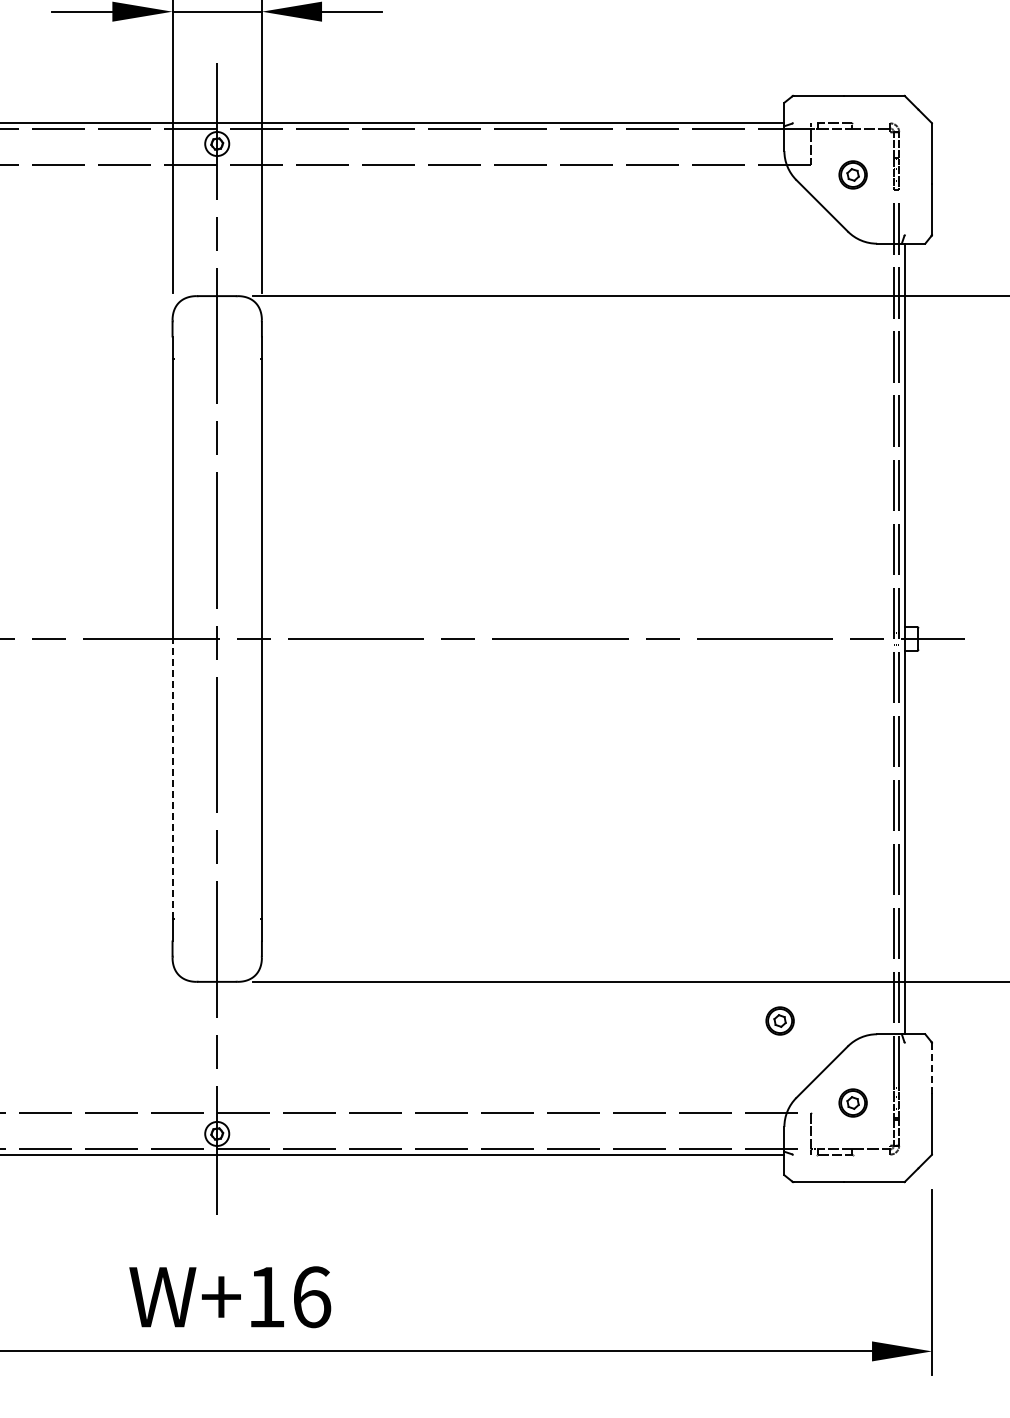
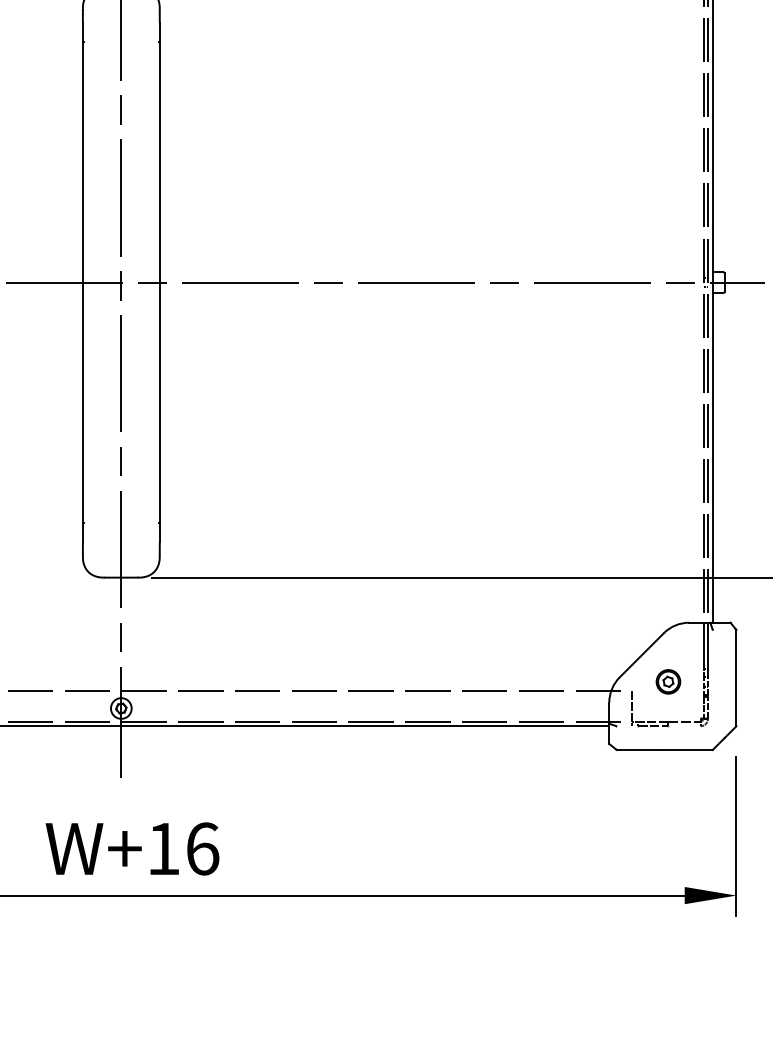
line: (172, 778) -> (82, 402), dashed -> solid
part: (779, 1020) -> (605, 610), removed
line: (932, 1068) -> (736, 652), dashed -> solid

